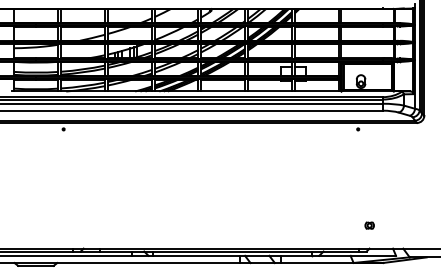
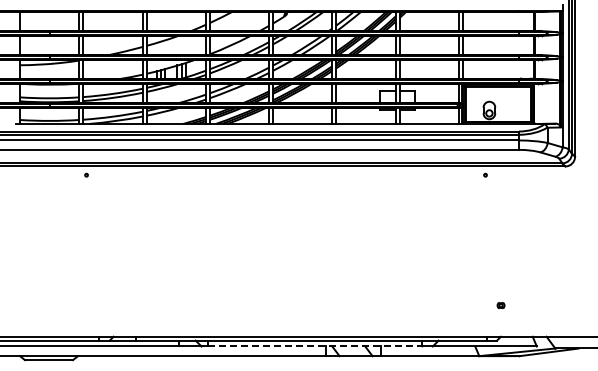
part: (369, 225) -> (500, 305), size x0.6
line: (232, 255) -> (315, 346), solid -> dashed

